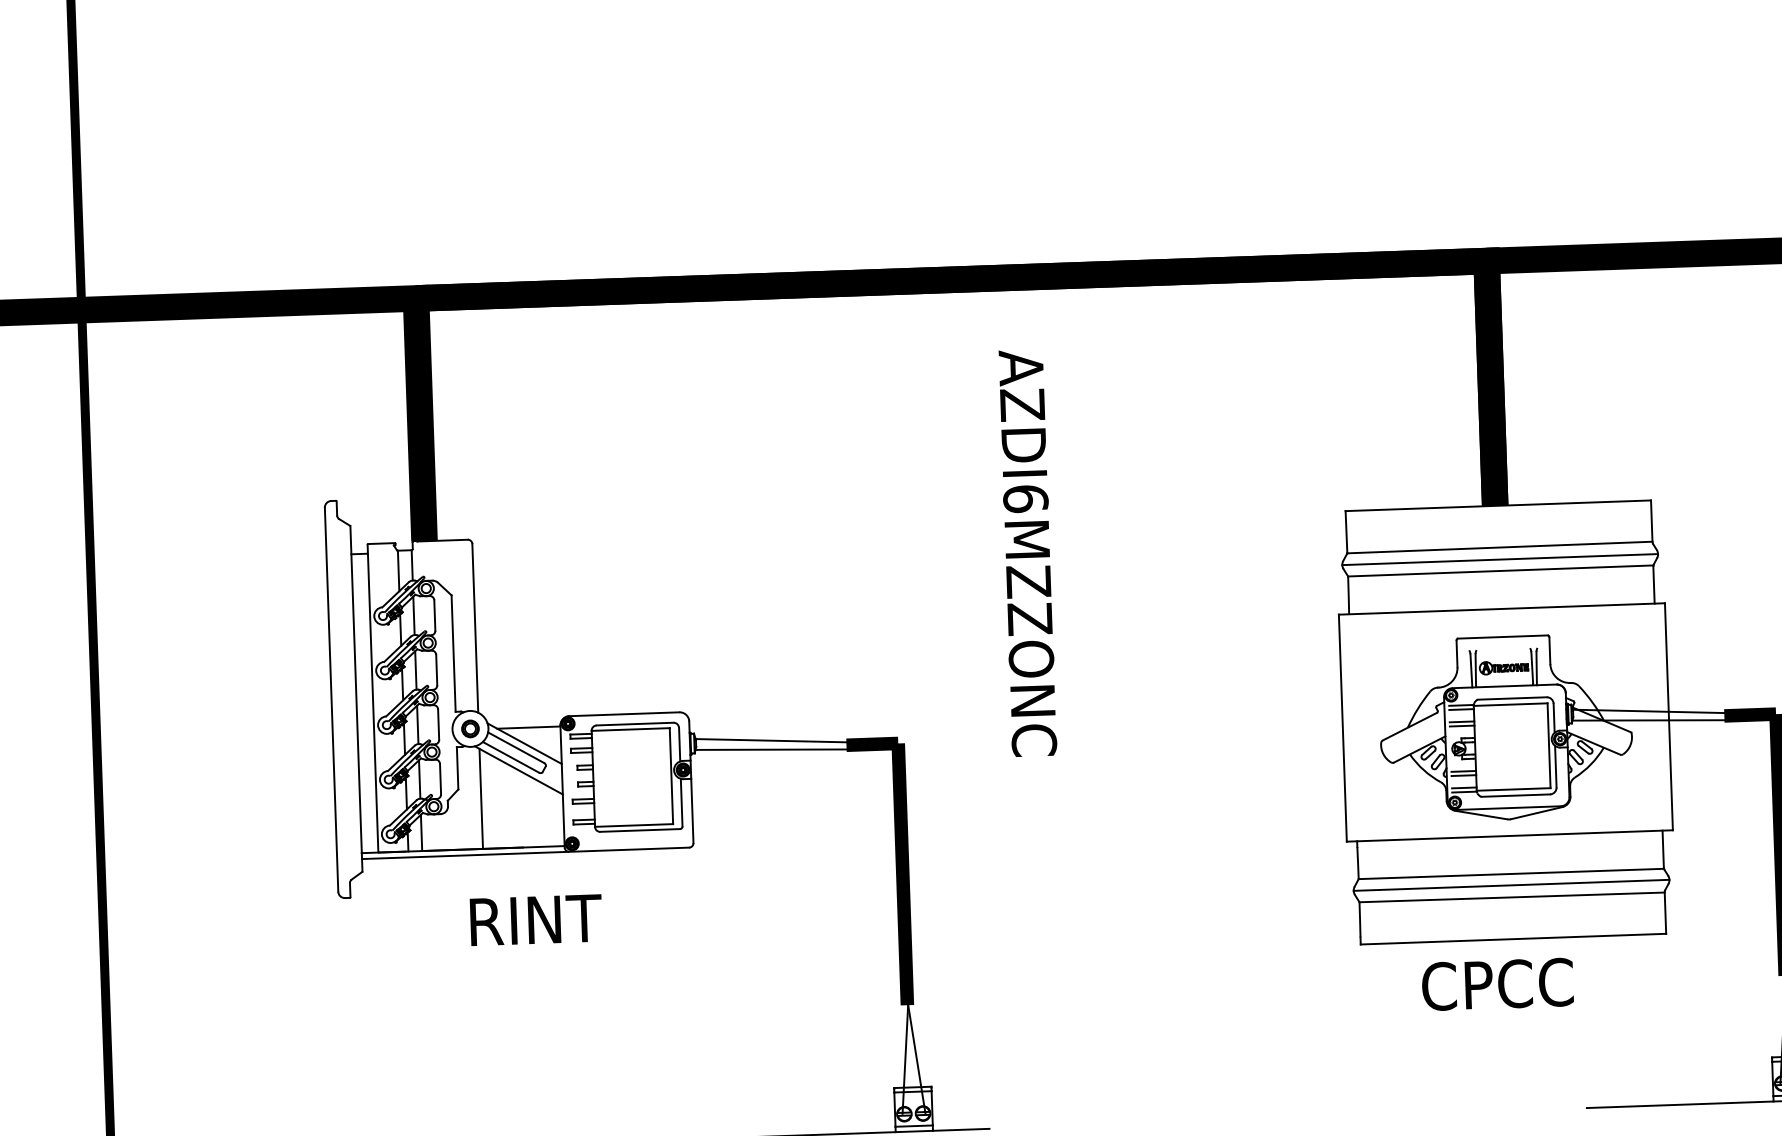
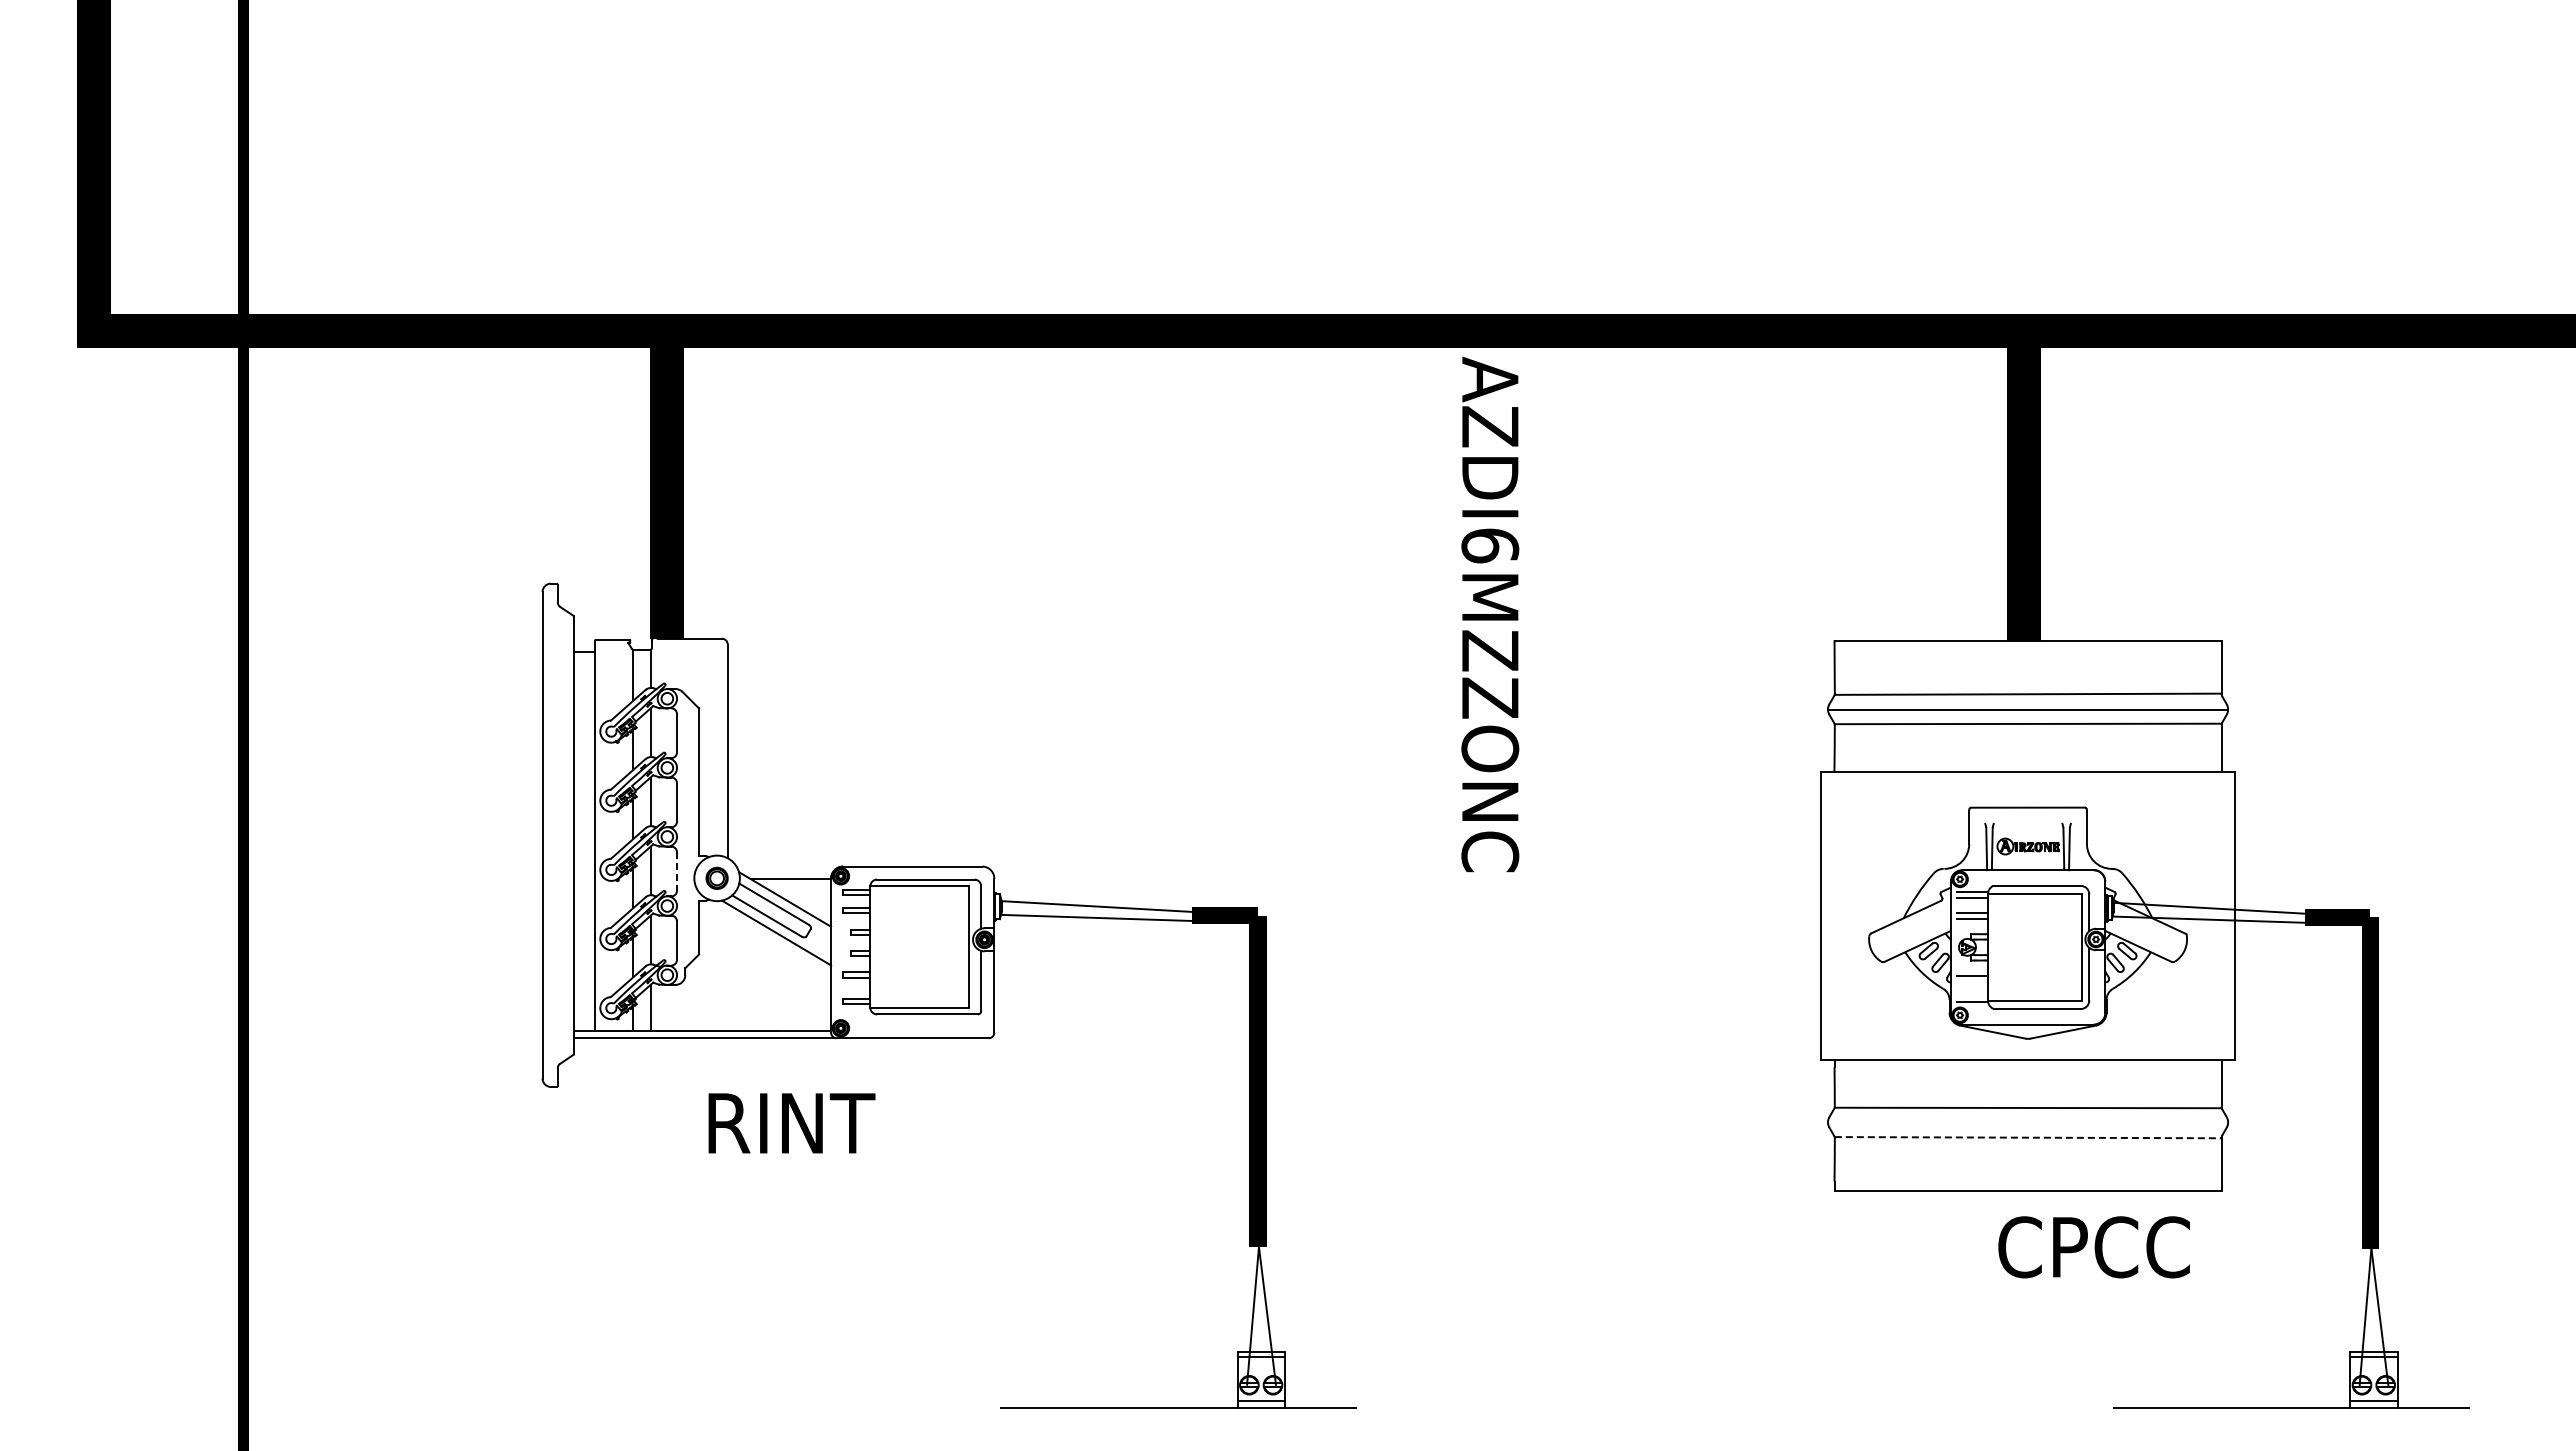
text: (1027, 553) -> (1490, 614), moved
line: (439, 725) -> (677, 872), solid -> dashed
line: (1463, 775) -> (1972, 981), removed
line: (1464, 788) -> (1972, 997), removed
line: (481, 798) -> (727, 967), removed
line: (1511, 885) -> (2027, 1122), removed
line: (1512, 897) -> (2028, 1137), solid -> dashed
text: (1497, 984) -> (2093, 1247), moved

